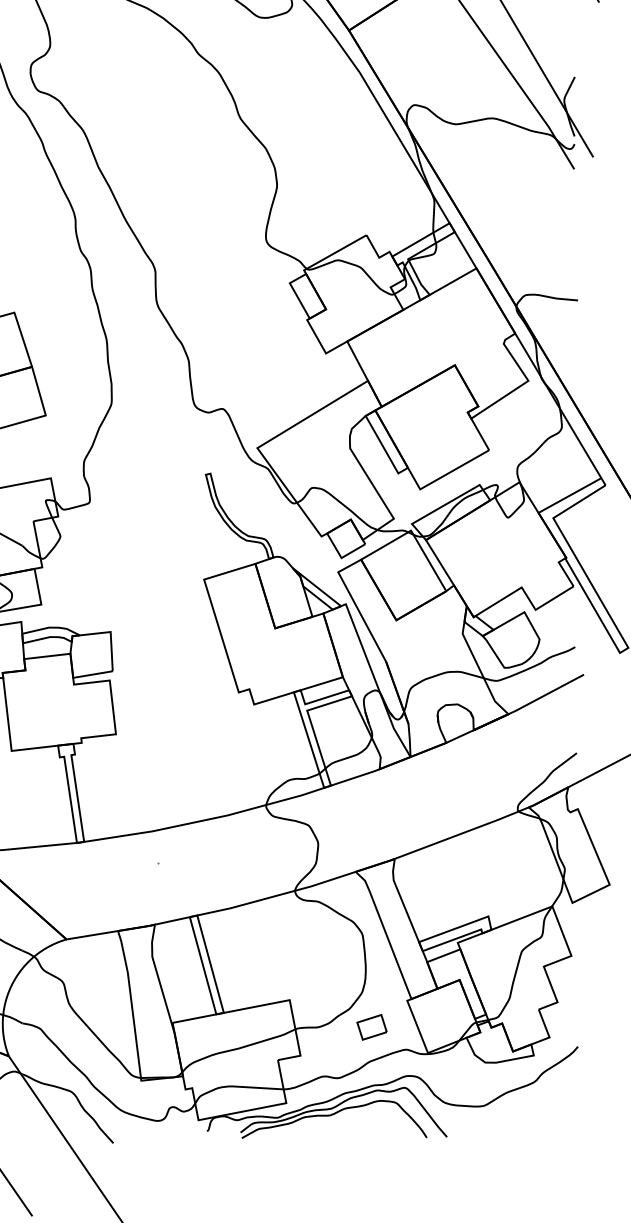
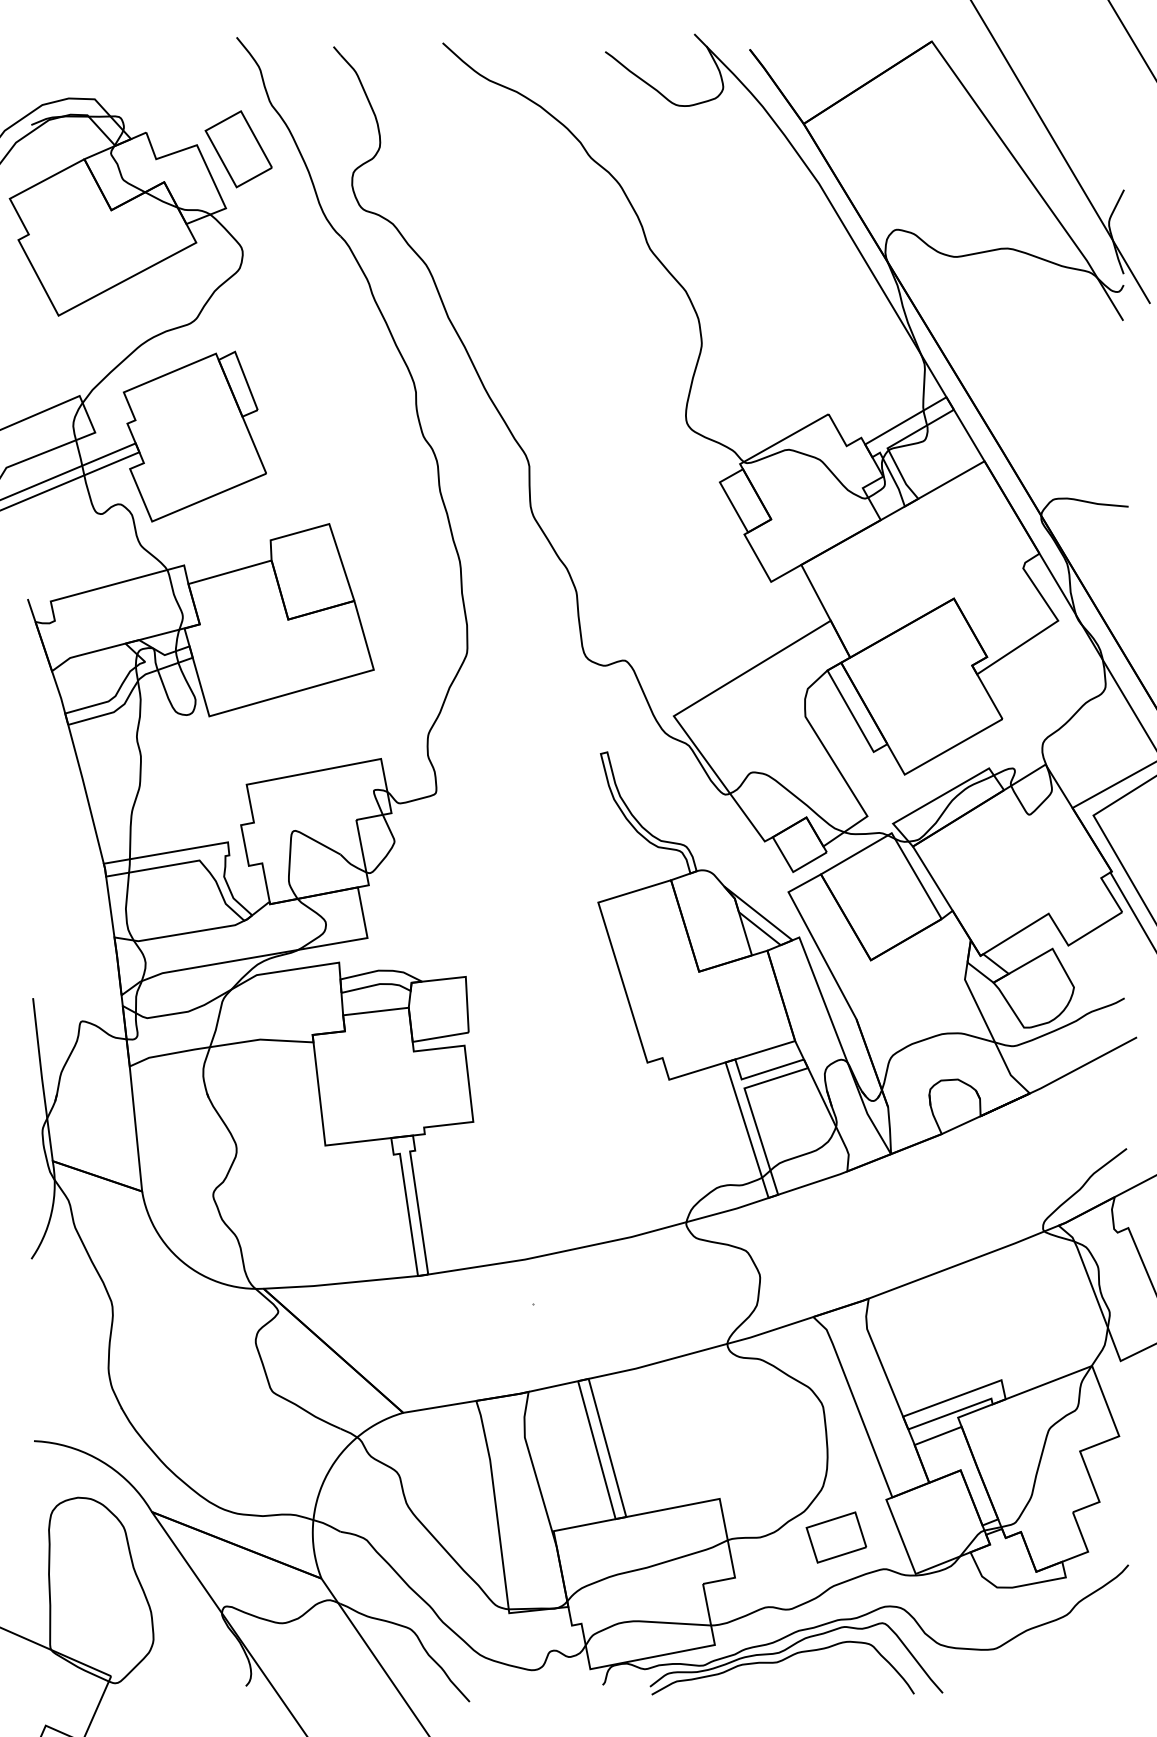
part: (372, 1027) -> (836, 1537), size x1.43

